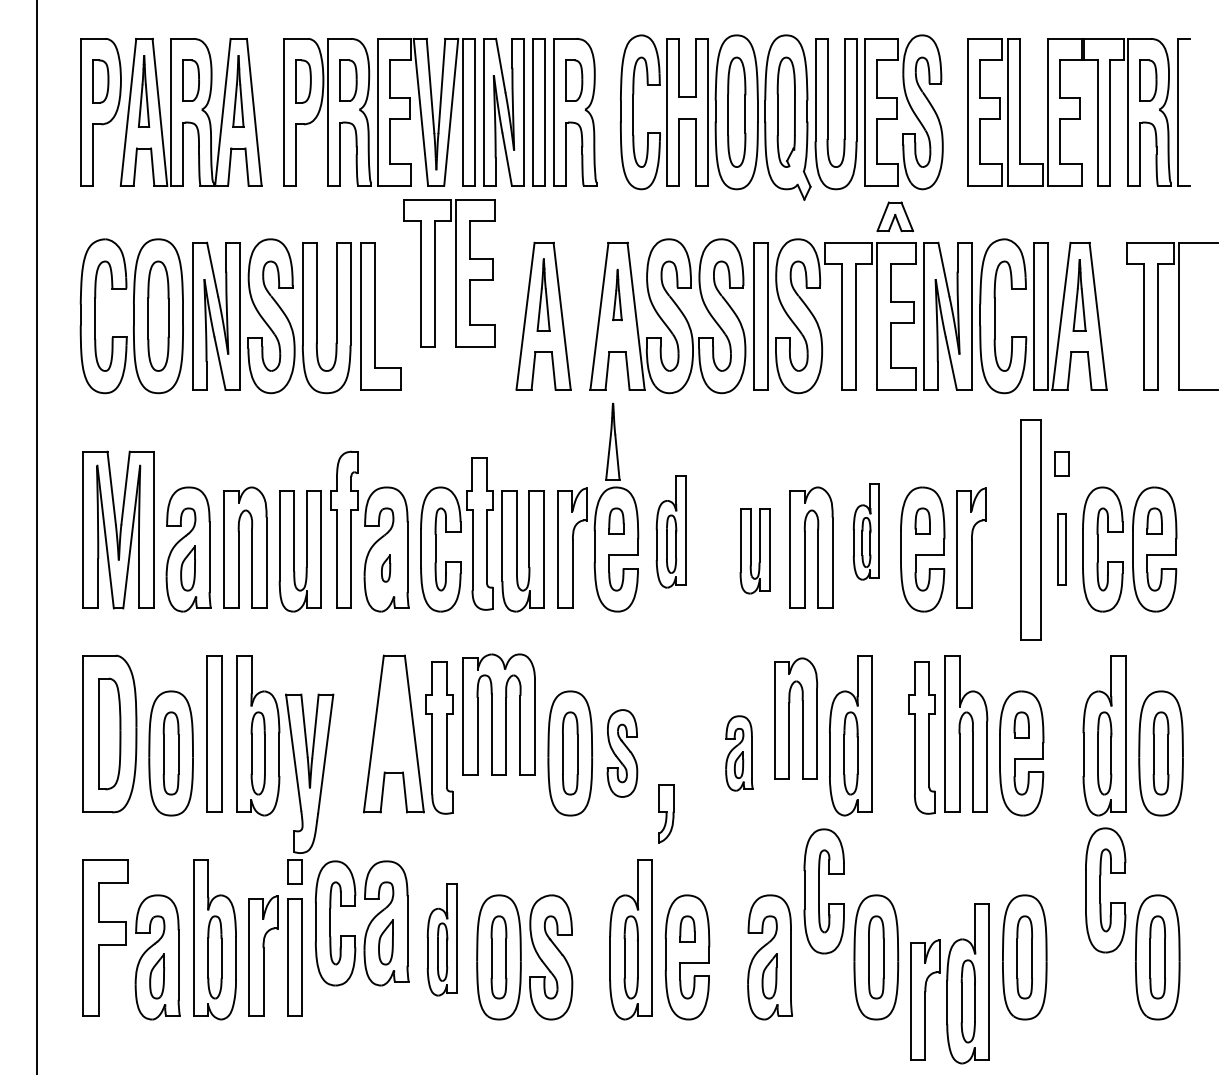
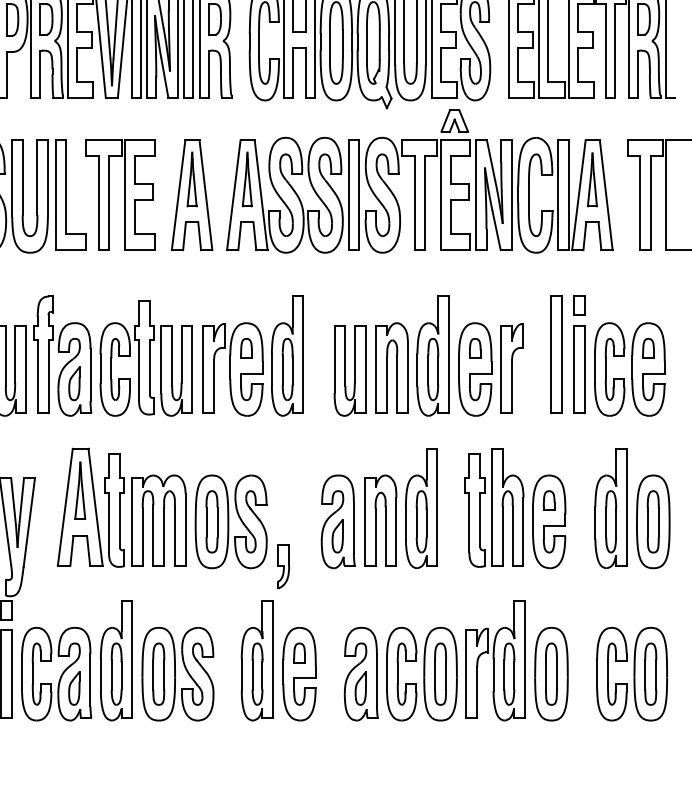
part: (449, 273) -> (120, 195), moved
part: (617, 294) -> (247, 179), size x1.43
part: (612, 441) -> (79, 490), moved
part: (1030, 529) -> (555, 354), size x0.71
part: (671, 531) -> (287, 356), size x1.43
part: (866, 531) -> (433, 356), size x1.67
part: (1061, 549) -> (578, 369), size x1.67
part: (754, 551) -> (349, 370), size x1.43
part: (385, 568) -> (74, 383), size x1.67
part: (498, 714) -> (158, 520), moved
part: (796, 718) -> (380, 520), moved
part: (622, 753) -> (251, 521), size x1.43
part: (739, 753) -> (338, 521), size x1.67
part: (1105, 890) -> (611, 674), moved
part: (823, 891) -> (401, 674), moved
part: (362, 923) -> (56, 674), moved
part: (442, 939) -> (116, 660), size x1.43
part: (949, 983) -> (495, 660), moved

